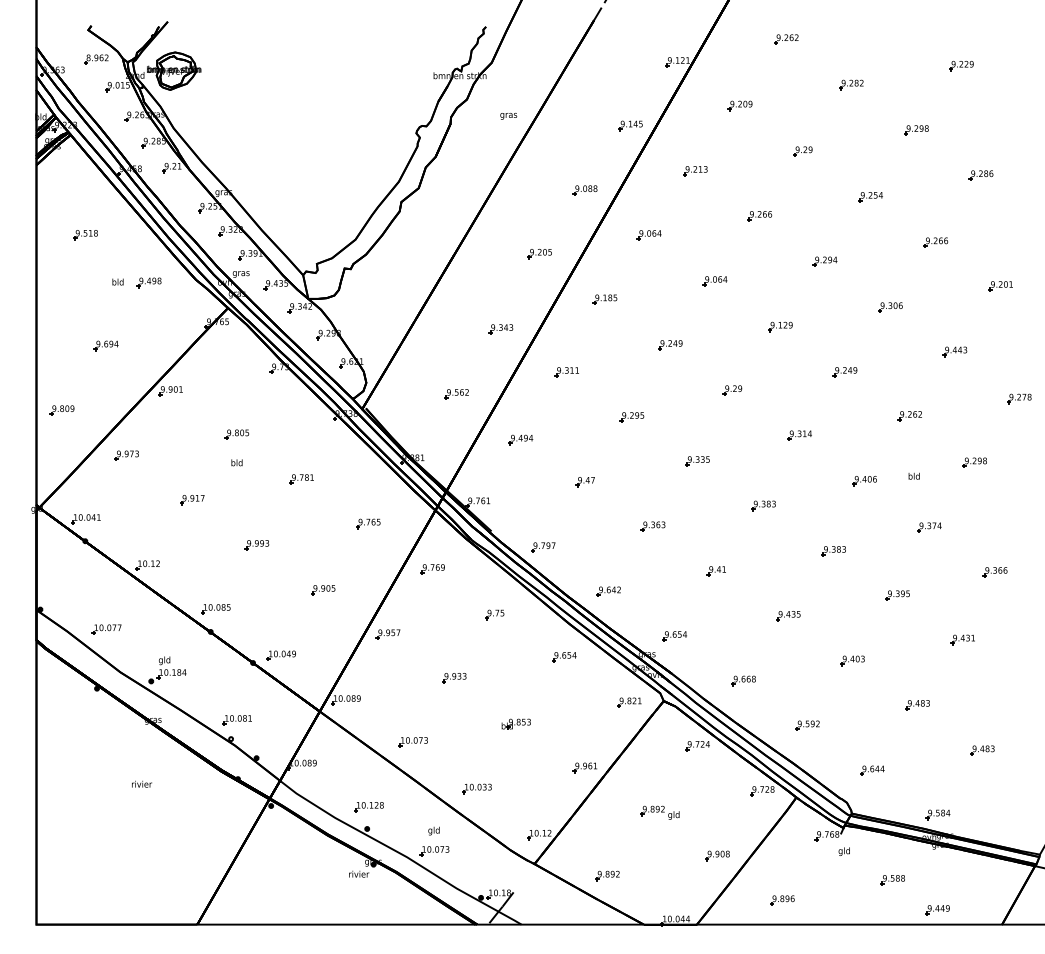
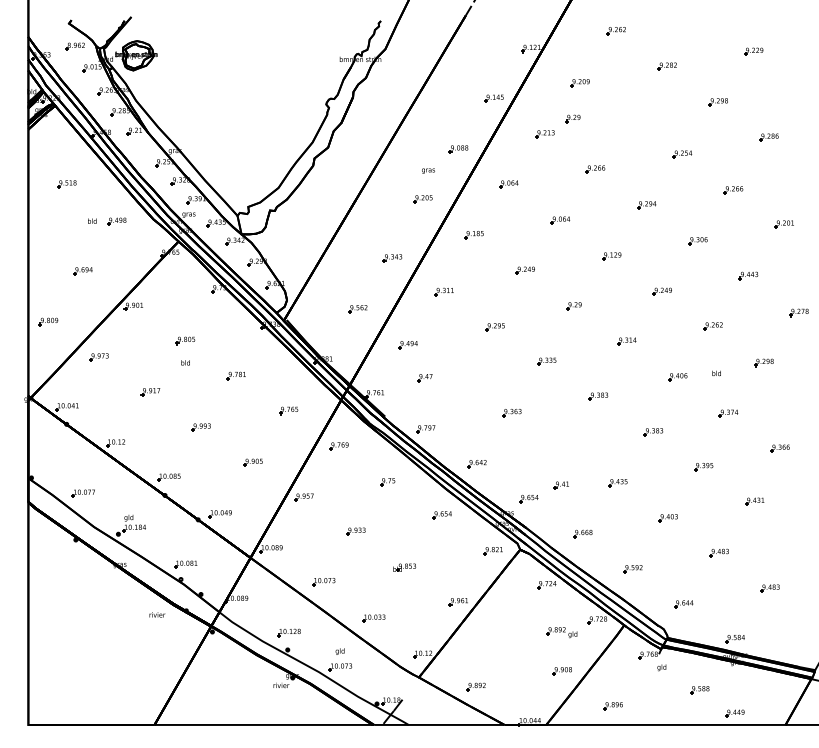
text: (508, 116) -> (428, 171), moved
part: (802, 151) -> (572, 118), moved
part: (584, 482) -> (424, 378), moved
part: (715, 571) -> (560, 485), moved
text: (141, 783) -> (157, 614), moved
part: (659, 812) -> (561, 632), moved

